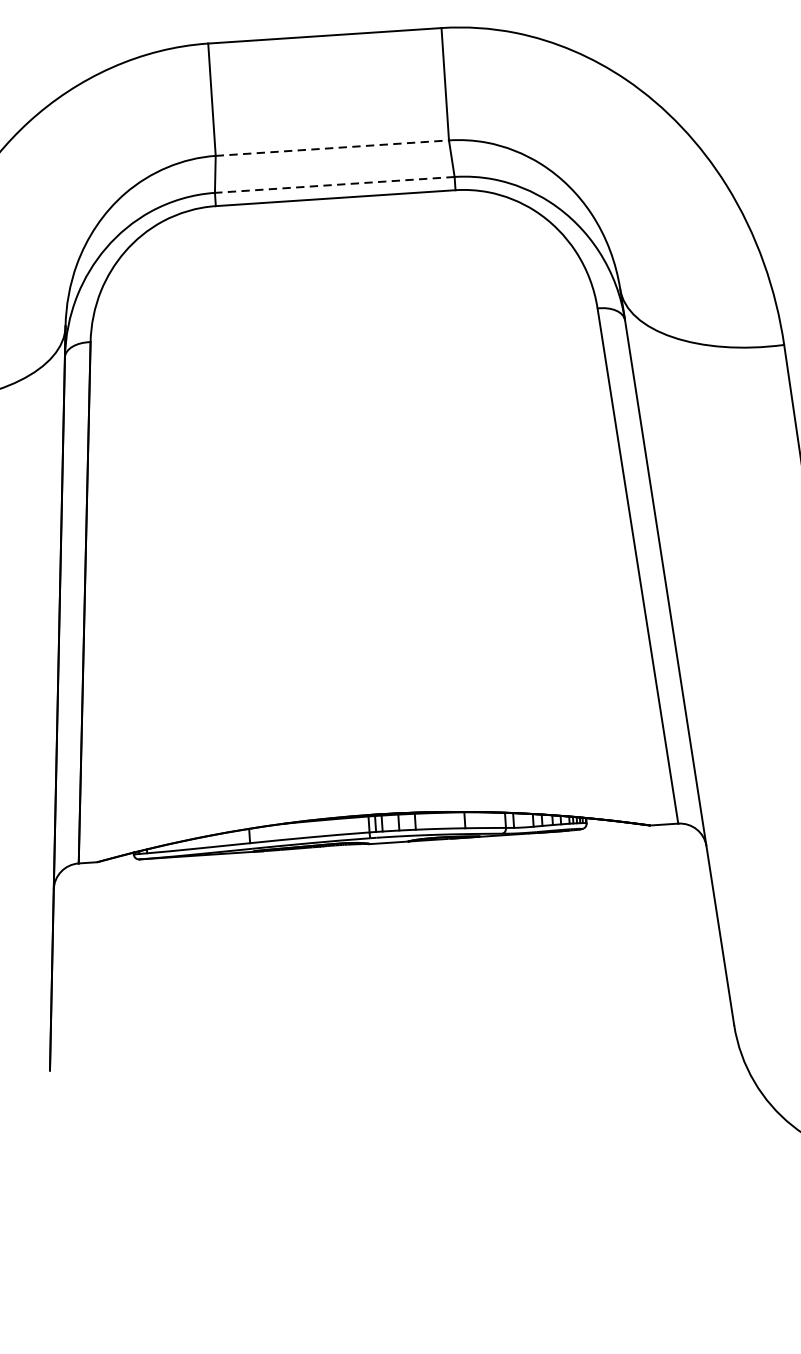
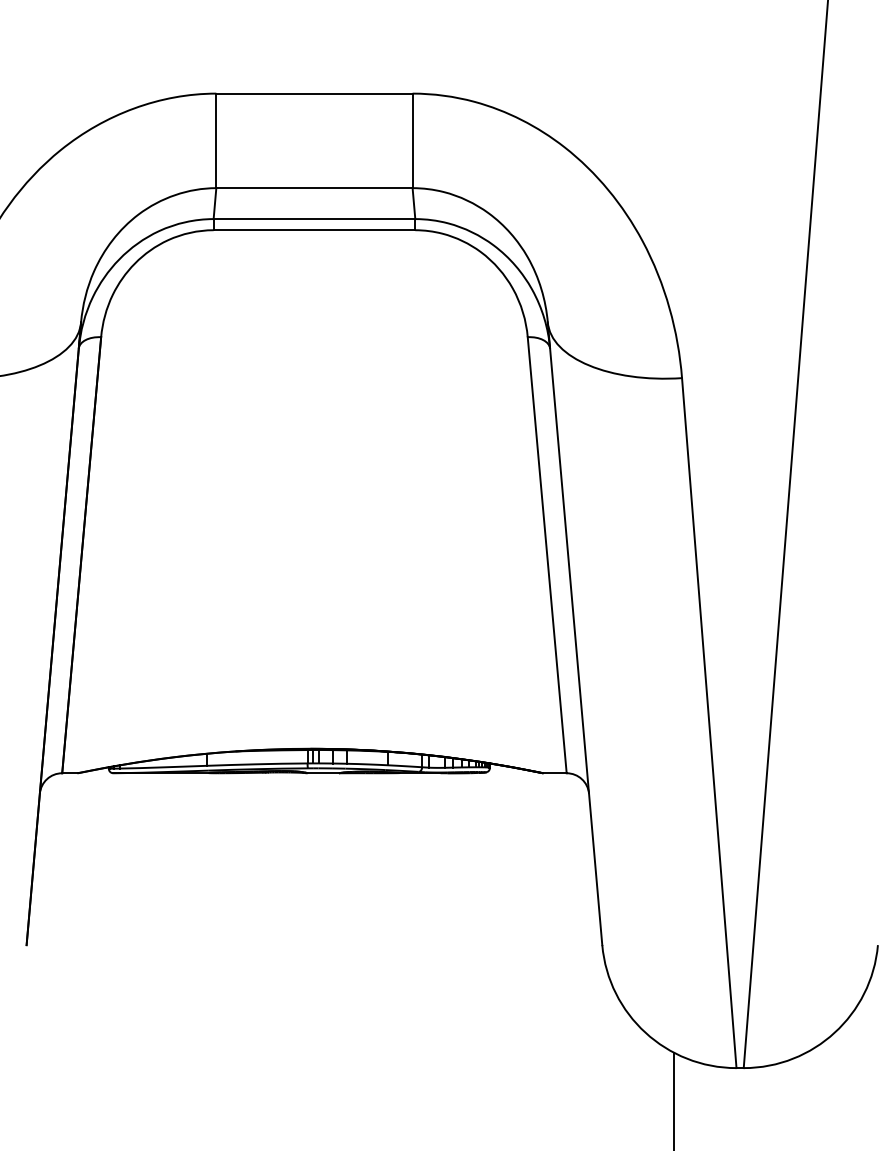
line: (332, 148) -> (314, 188), dashed -> solid
line: (334, 185) -> (314, 219), dashed -> solid

